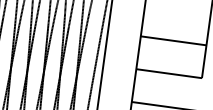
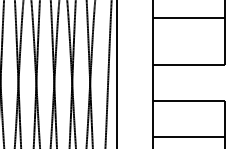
line: (173, 40) -> (188, 17), moved

